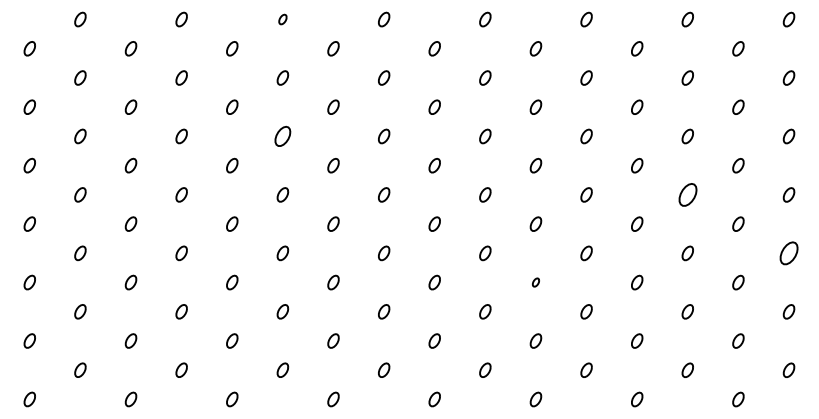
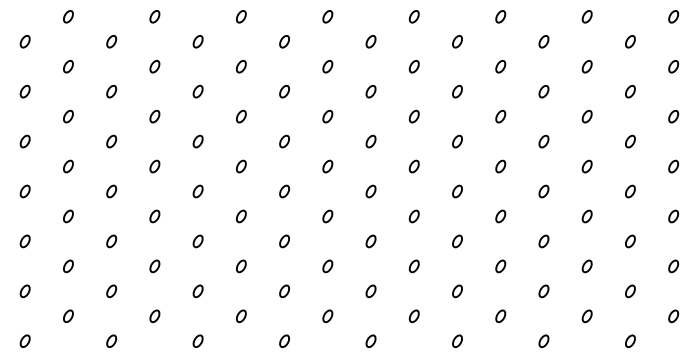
part: (282, 19) -> (241, 16), size x1.43
part: (282, 136) -> (241, 116), size x0.71
part: (687, 194) -> (586, 166), size x0.62
part: (788, 253) -> (673, 216), size x0.62
part: (535, 282) -> (457, 241), size x1.67

